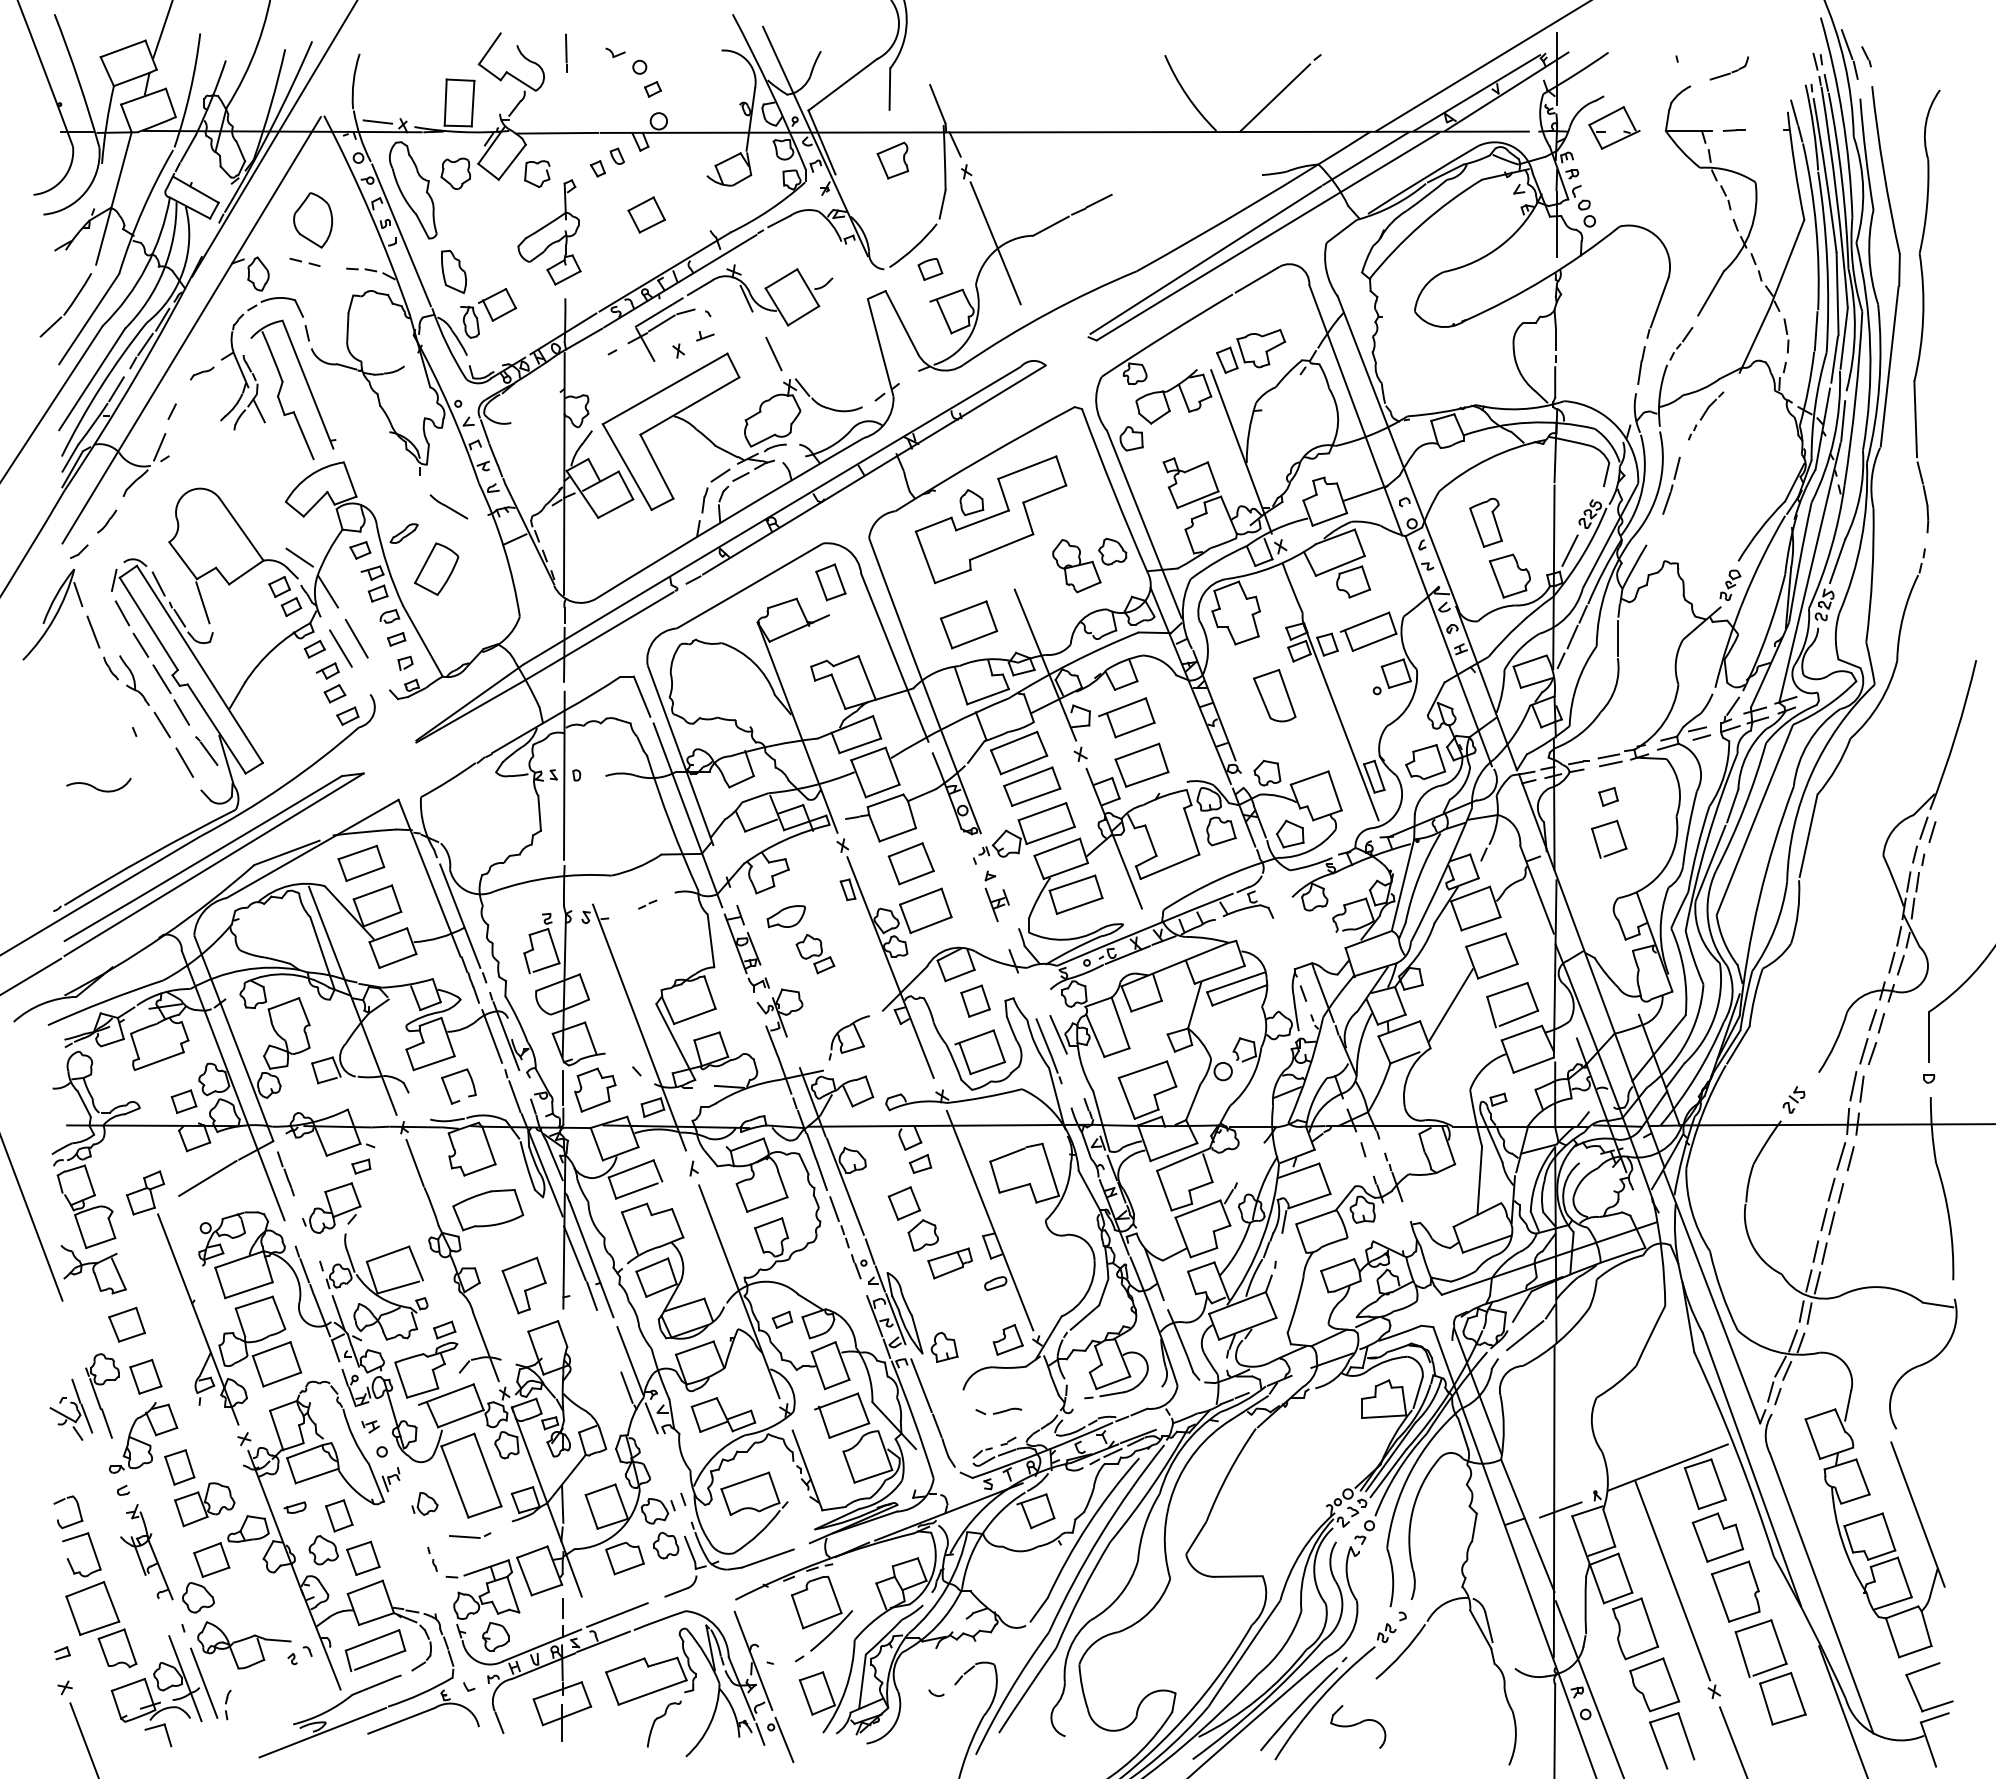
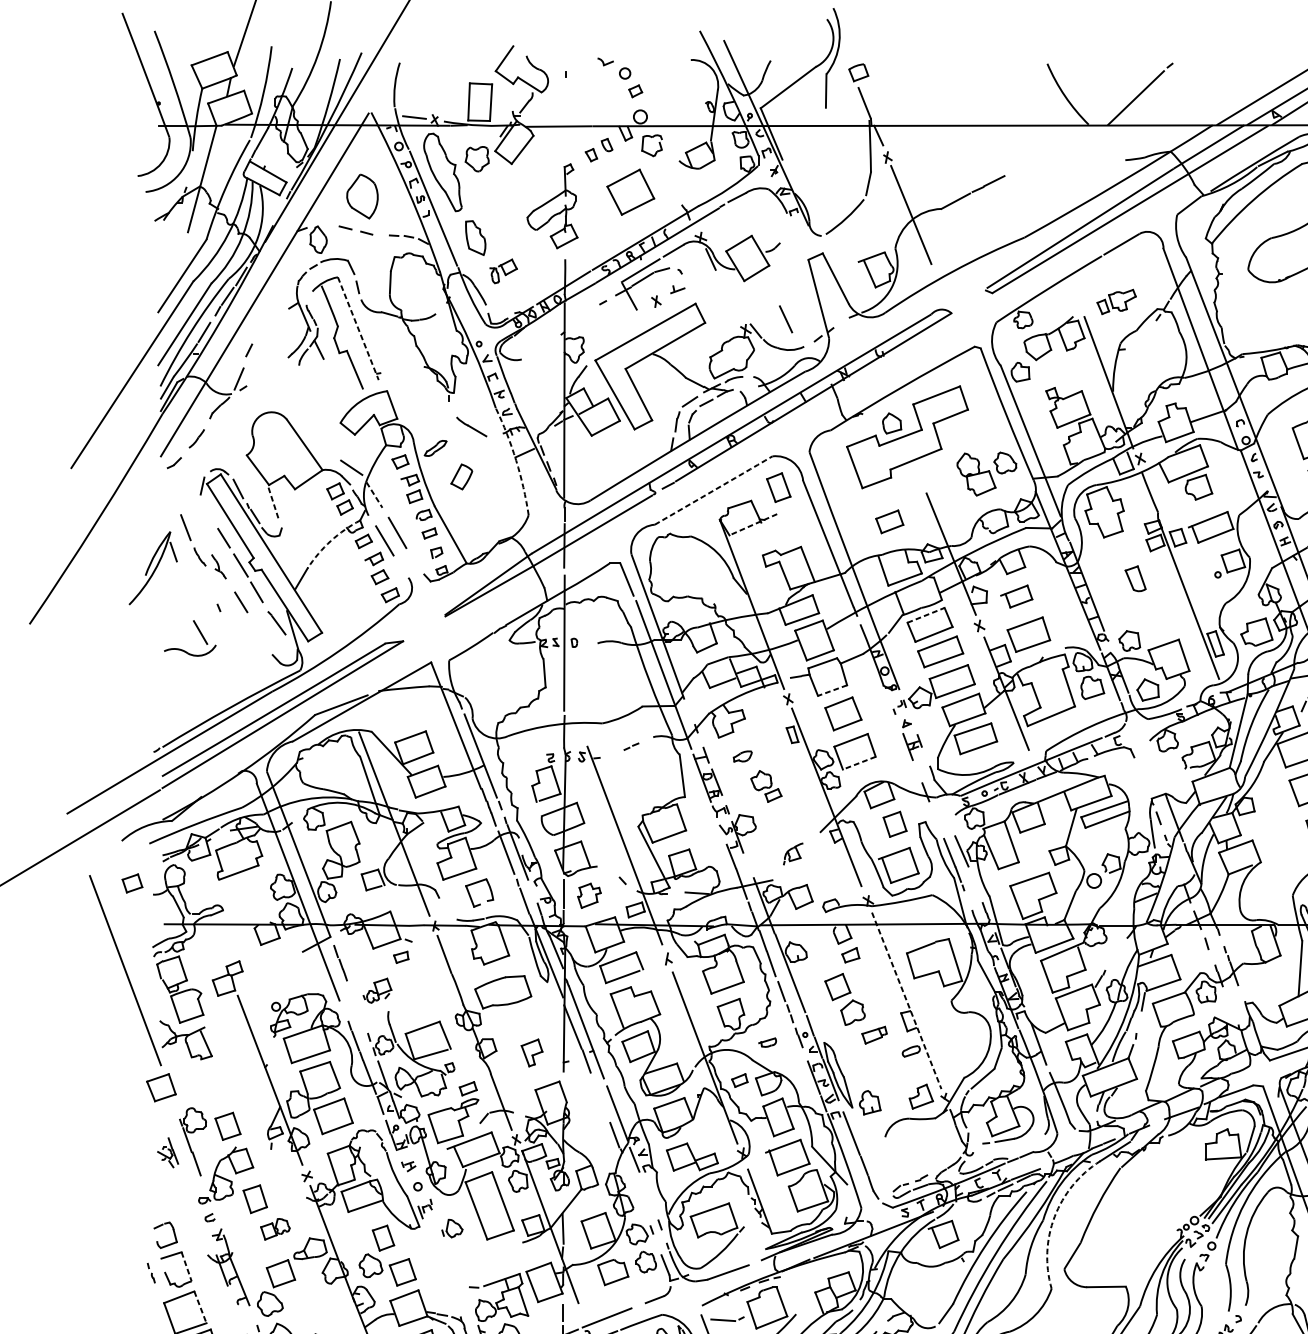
line: (566, 48) -> (566, 58), removed
part: (892, 160) -> (828, 148), removed
part: (542, 180) -> (656, 150), moved
part: (646, 214) -> (630, 191), size x1.6
part: (304, 261) -> (355, 229), size x1.4
part: (930, 269) -> (858, 72), moved
part: (65, 305) -> (163, 265), removed
part: (488, 313) -> (503, 271), size x0.6
part: (1251, 351) -> (1116, 302), size x0.7
line: (773, 353) -> (785, 318), moved
part: (202, 373) -> (273, 319), removed
line: (308, 384) -> (358, 328), solid -> dashed
arc: (504, 548) -> (516, 460), solid -> dashed
part: (436, 568) -> (461, 476), size x0.6
arc: (749, 586) -> (713, 490), solid -> dashed
line: (328, 591) -> (374, 494), solid -> dashed
line: (203, 603) -> (274, 504), solid -> dashed
line: (122, 613) -> (209, 512), removed
part: (52, 614) -> (152, 568), moved
part: (968, 624) -> (889, 521), size x0.6
line: (798, 628) -> (752, 524), solid -> dashed
arc: (273, 648) -> (330, 540), solid -> dashed
part: (134, 680) -> (218, 566), size x0.6
part: (1274, 695) -> (1135, 578), size x0.6
part: (1126, 717) -> (1016, 596), size x0.7
line: (1014, 741) -> (926, 615), solid -> dashed
line: (184, 762) -> (200, 632), moved
line: (897, 834) -> (832, 690), solid -> dashed
part: (361, 862) -> (401, 712), removed
part: (785, 916) -> (742, 756), size x0.6
line: (931, 925) -> (859, 763), solid -> dashed
line: (1450, 1005) -> (1276, 827), removed
part: (848, 1037) -> (792, 853), size x0.6
part: (595, 1089) -> (589, 895), size x0.7
part: (183, 1101) -> (132, 883), moved
line: (207, 1178) -> (277, 966), removed
part: (331, 1207) -> (377, 990), size x0.6
line: (990, 1220) -> (907, 1000), solid -> dashed
part: (949, 1263) -> (874, 1035), size x0.7
part: (523, 1285) -> (531, 1052), size x0.6
part: (126, 1324) -> (160, 1087), moved
part: (71, 1409) -> (168, 1152), size x0.6
part: (998, 1411) -> (913, 1154), removed
arc: (1174, 1489) -> (1055, 1216), solid -> dashed
part: (204, 1504) -> (275, 1229), size x0.6
part: (294, 1507) -> (767, 1042), moved
part: (470, 1535) -> (727, 1319), moved
line: (94, 1551) -> (186, 1266), solid -> dashed
part: (432, 1558) -> (151, 1272), moved
line: (111, 1602) -> (200, 1307), solid -> dashed

